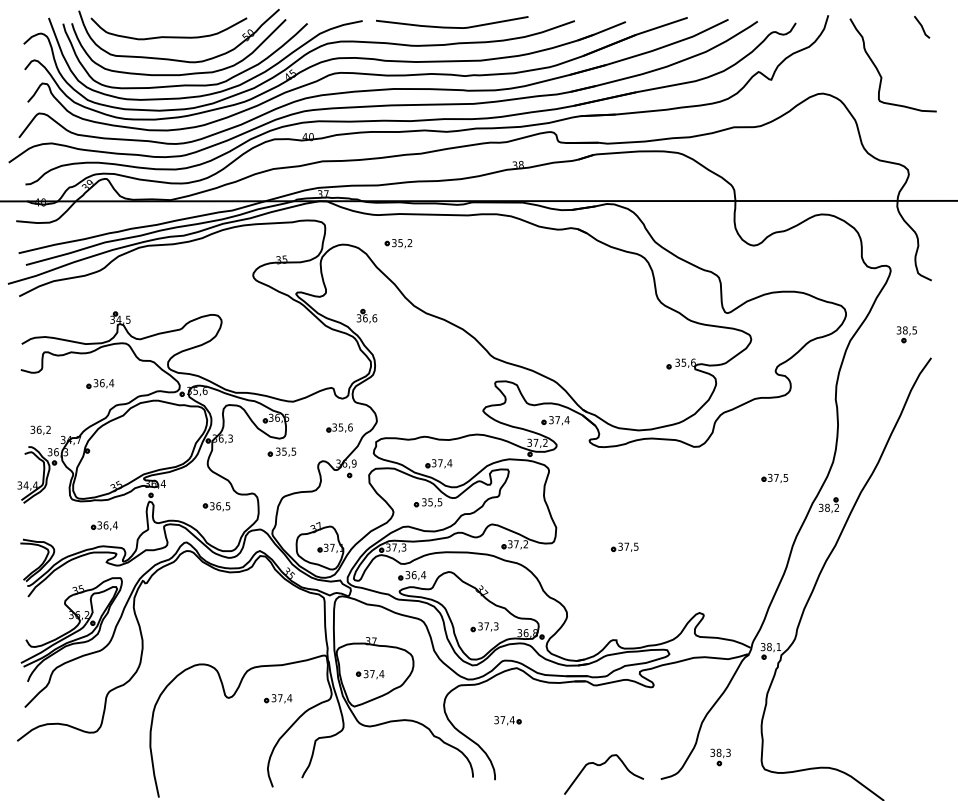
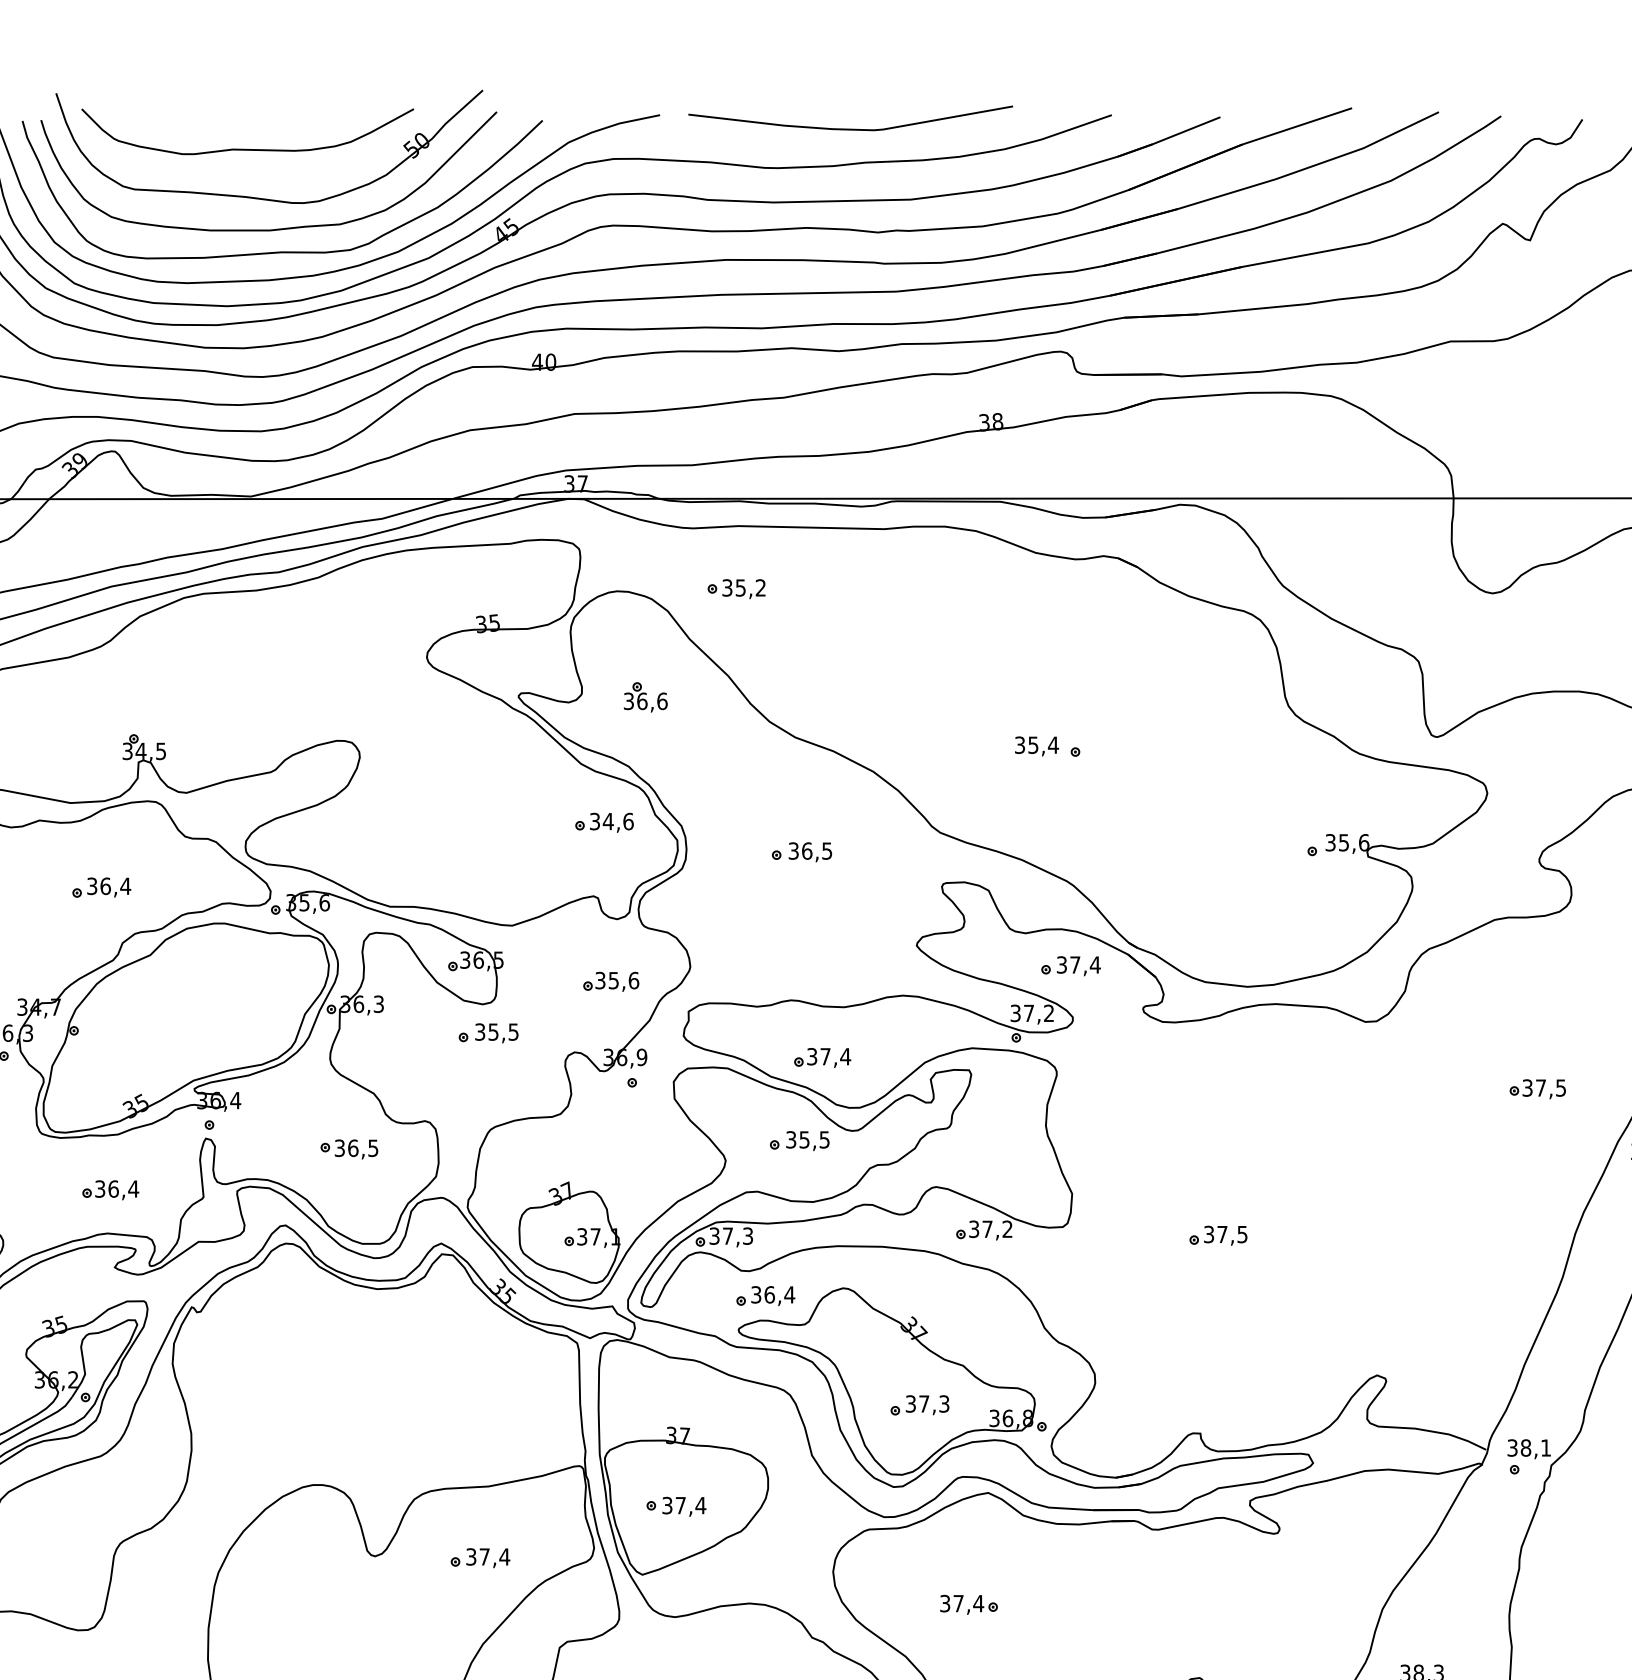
part: (366, 315) -> (644, 695), moved
part: (544, 317) -> (1047, 746), added
part: (336, 352) -> (604, 820), added
part: (428, 366) -> (800, 850), added

